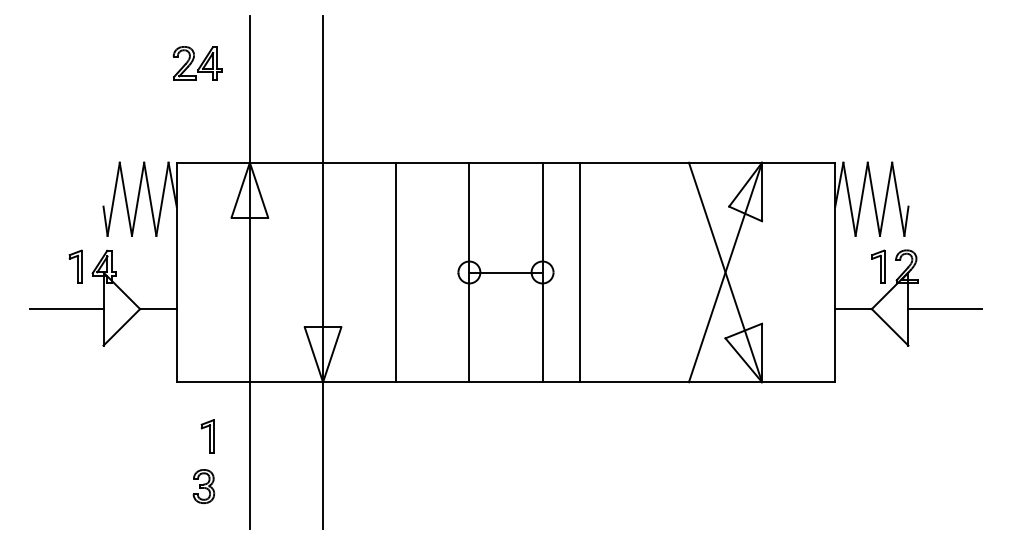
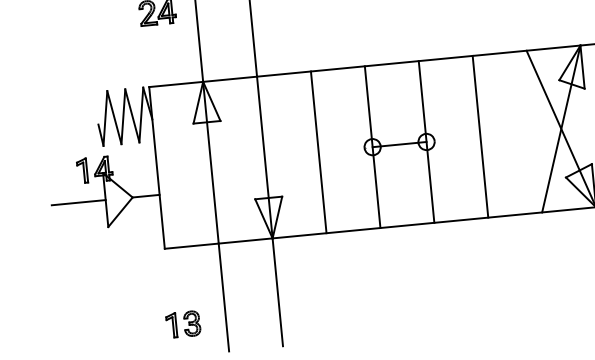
line: (579, 272) -> (480, 136), moved
part: (207, 436) -> (171, 325), moved

